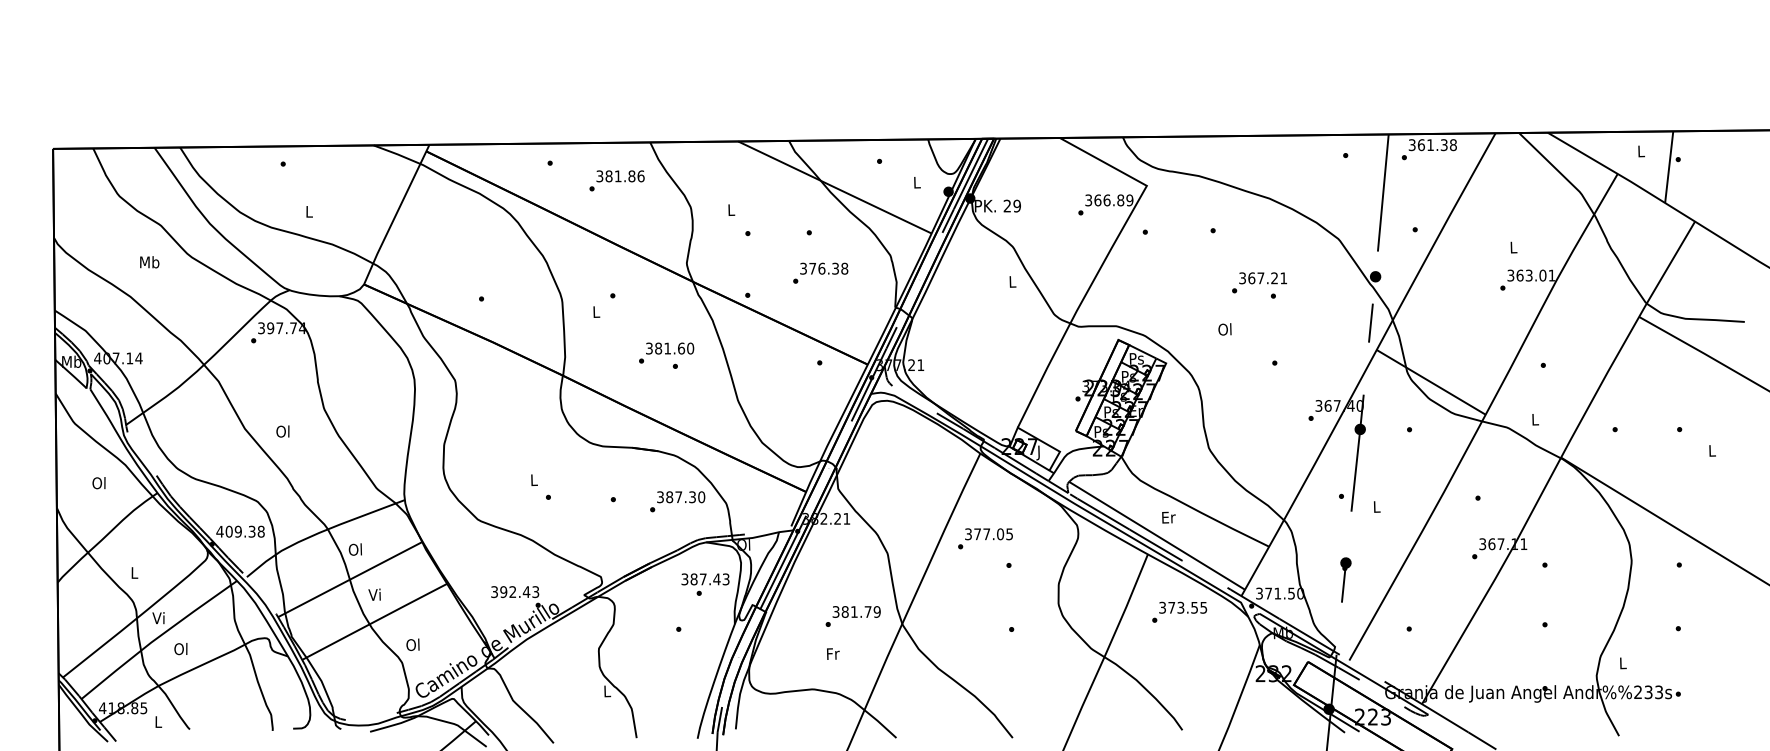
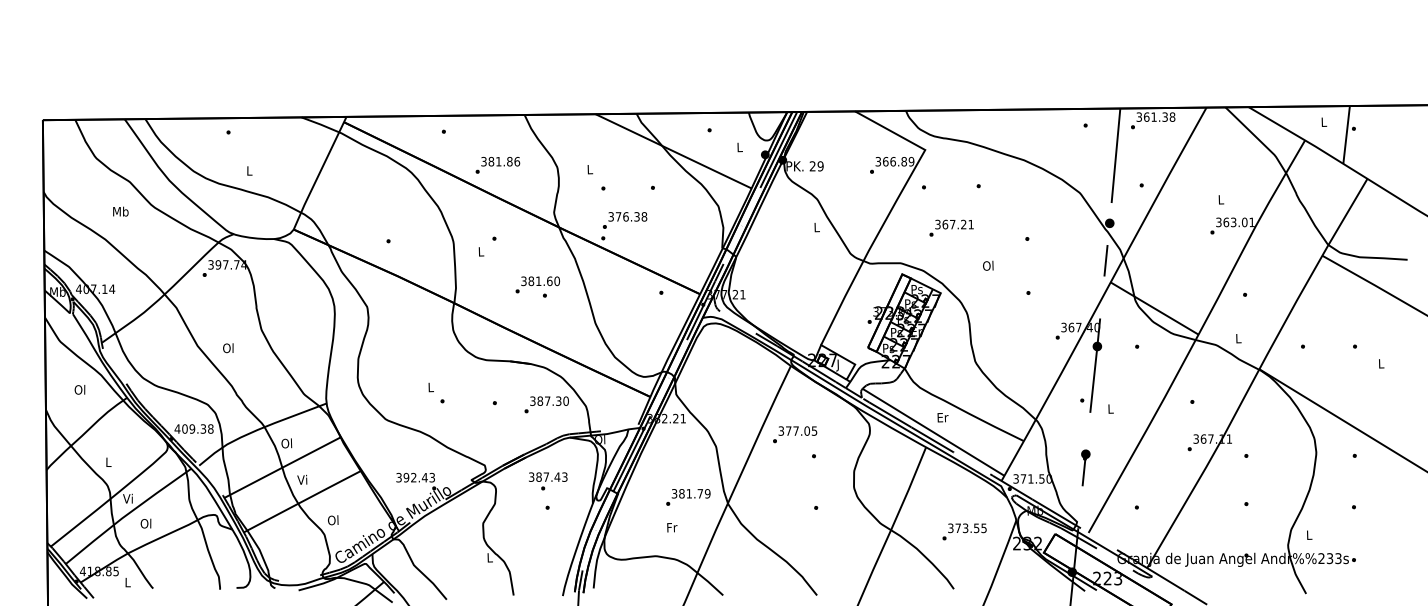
text: (616, 180) -> (497, 165), moved
text: (820, 272) -> (624, 219), moved
text: (1259, 282) -> (951, 227), moved
text: (705, 584) -> (548, 481), moved
text: (1179, 611) -> (964, 531), moved

